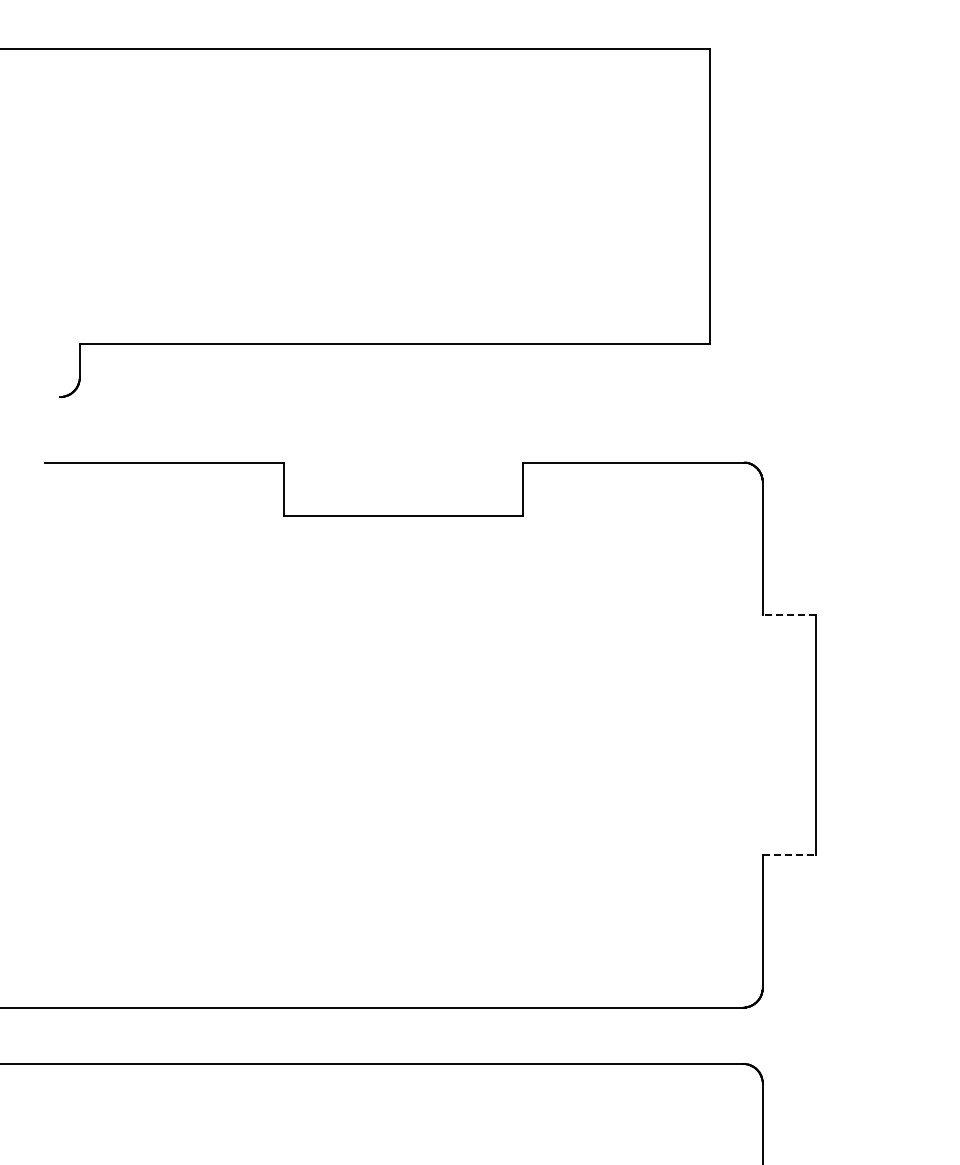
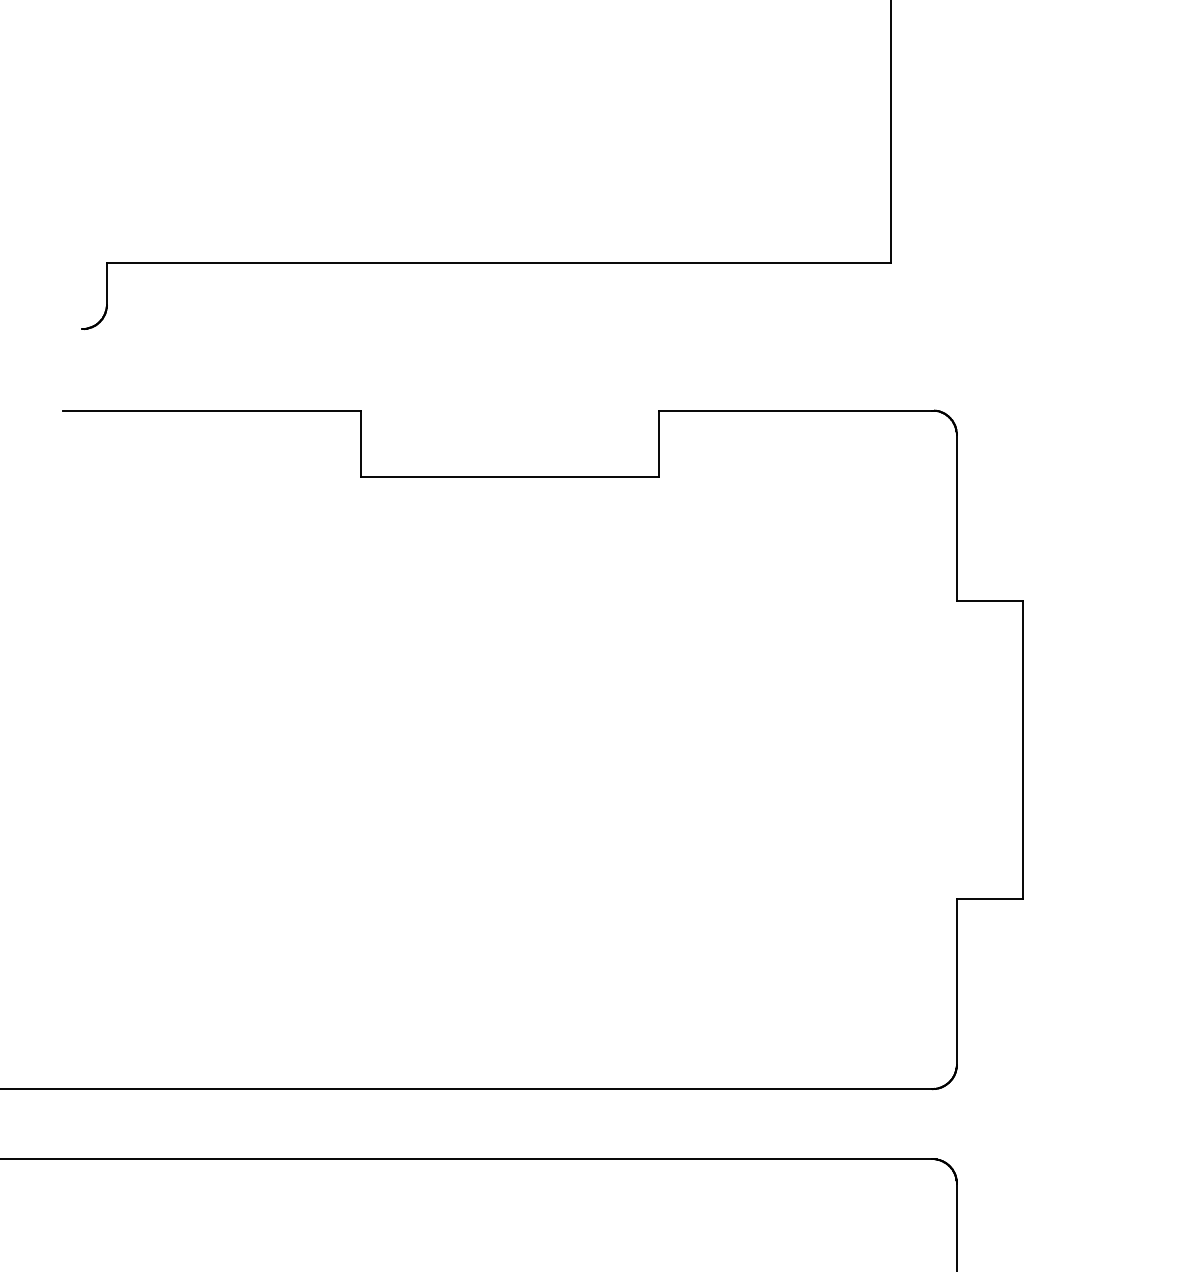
line: (789, 615) -> (990, 601), dashed -> solid
line: (789, 854) -> (990, 898), dashed -> solid

